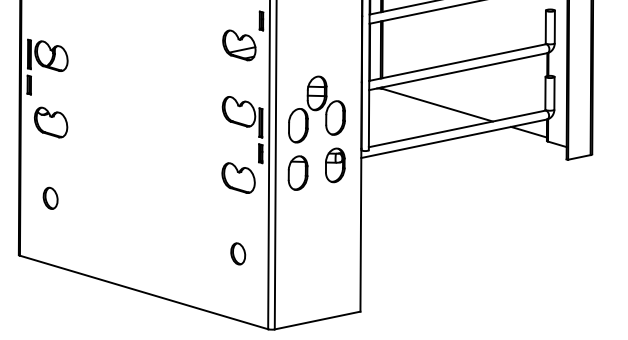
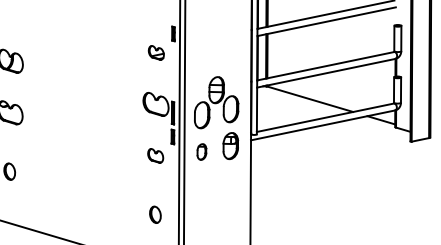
part: (239, 45) -> (156, 52), size x0.6
part: (297, 172) -> (201, 151), size x0.6
part: (238, 177) -> (155, 155), size x0.6

